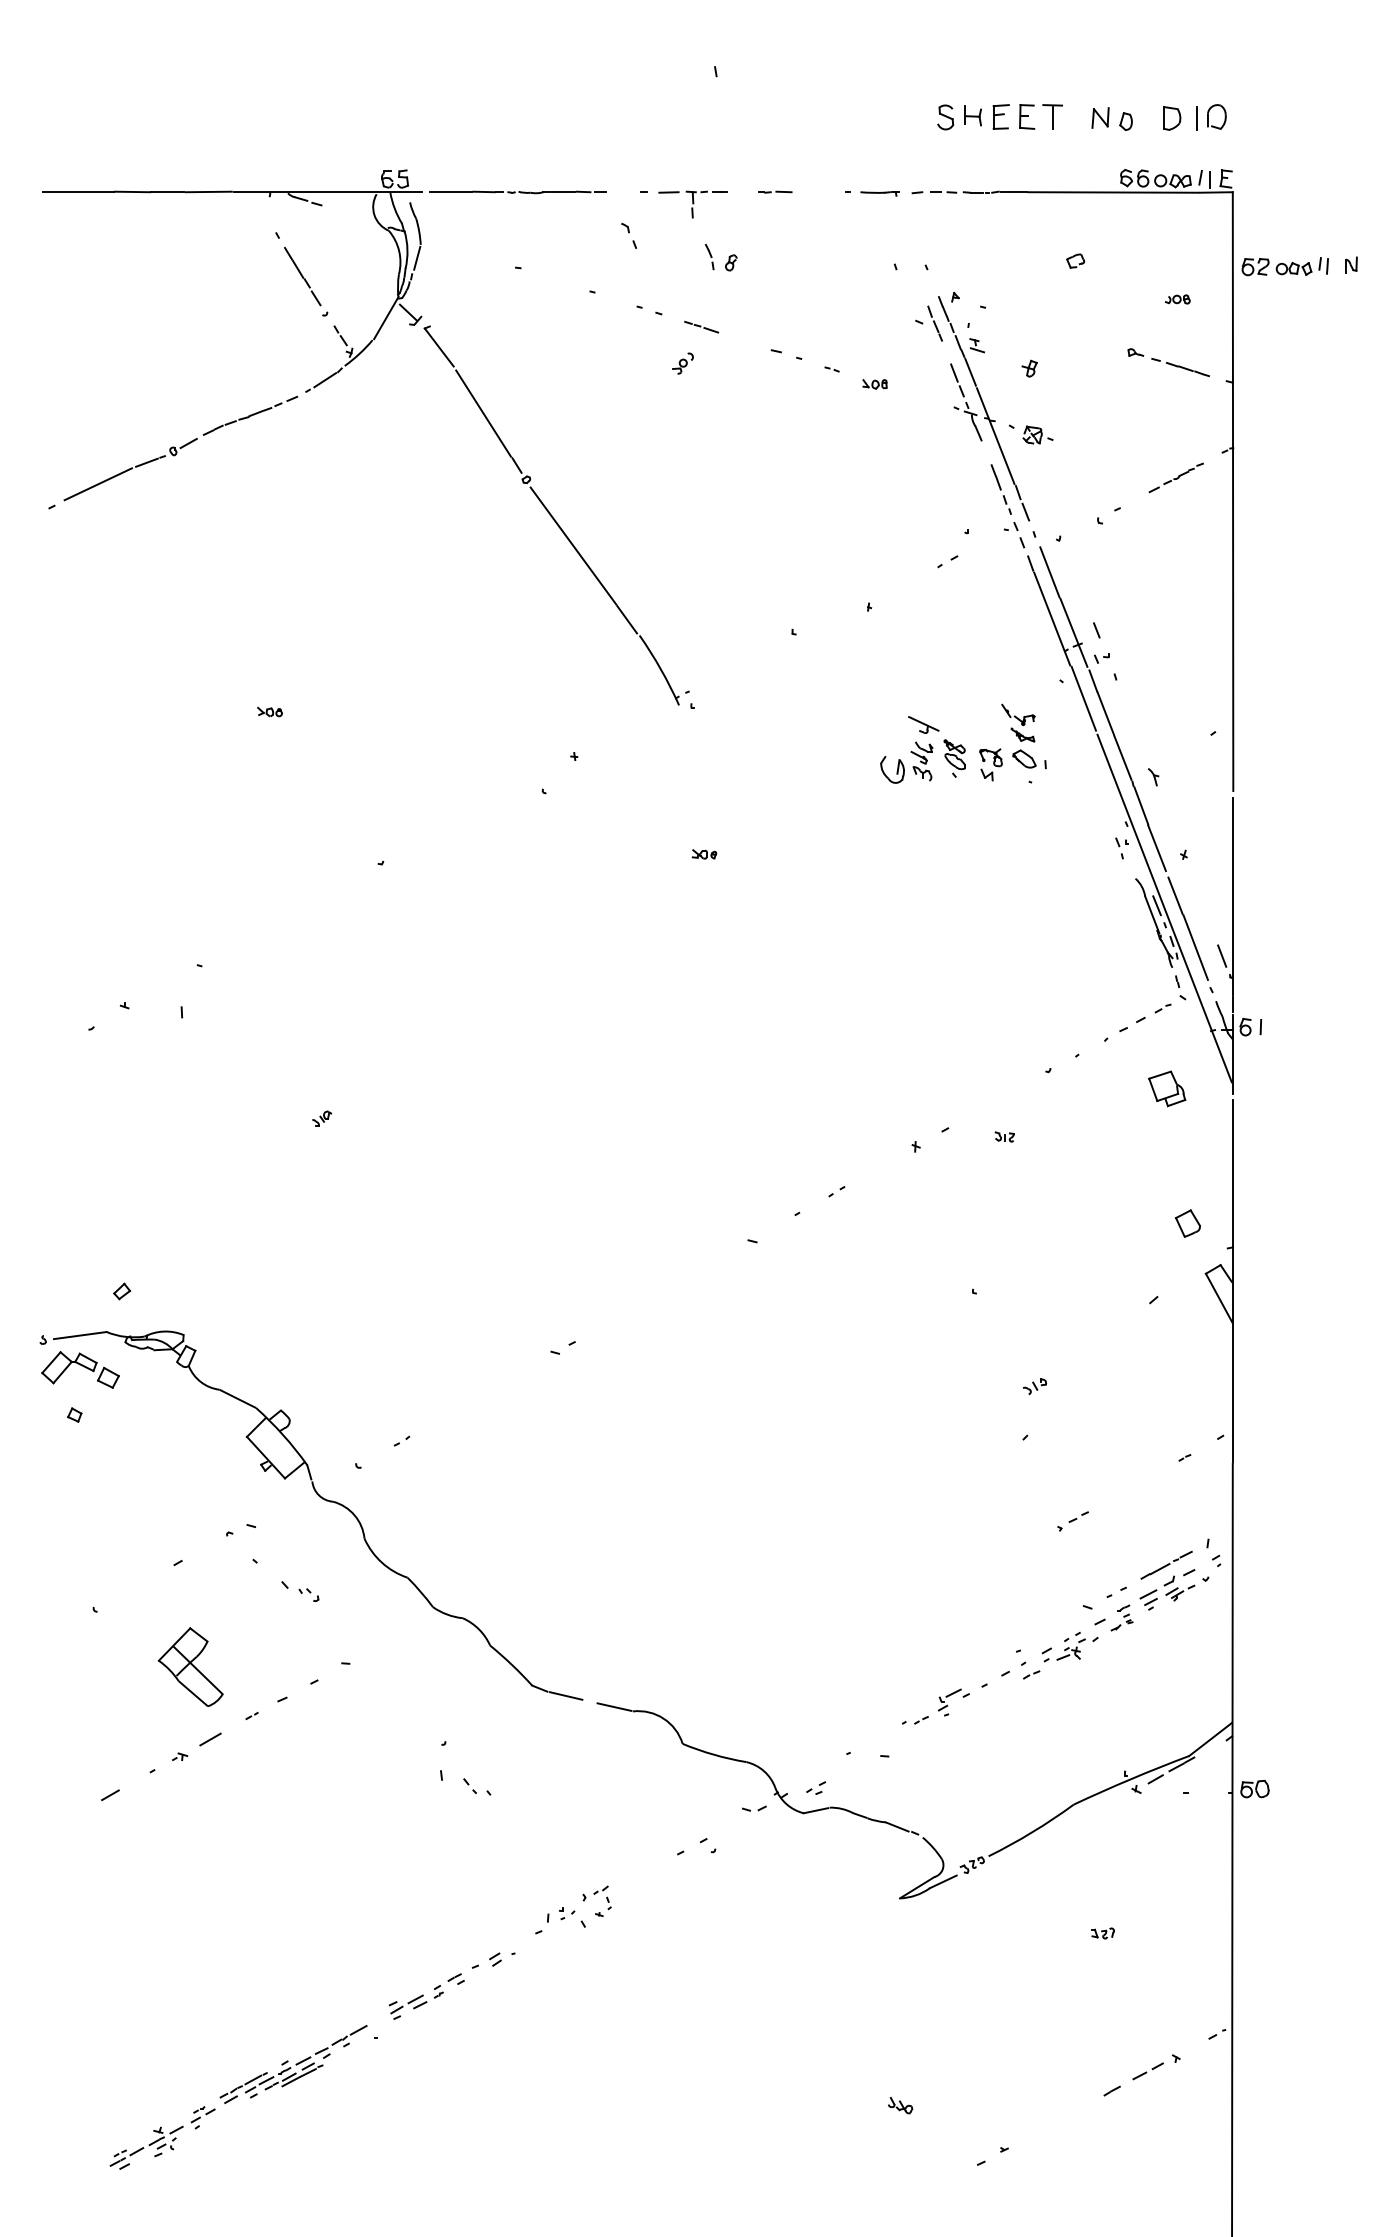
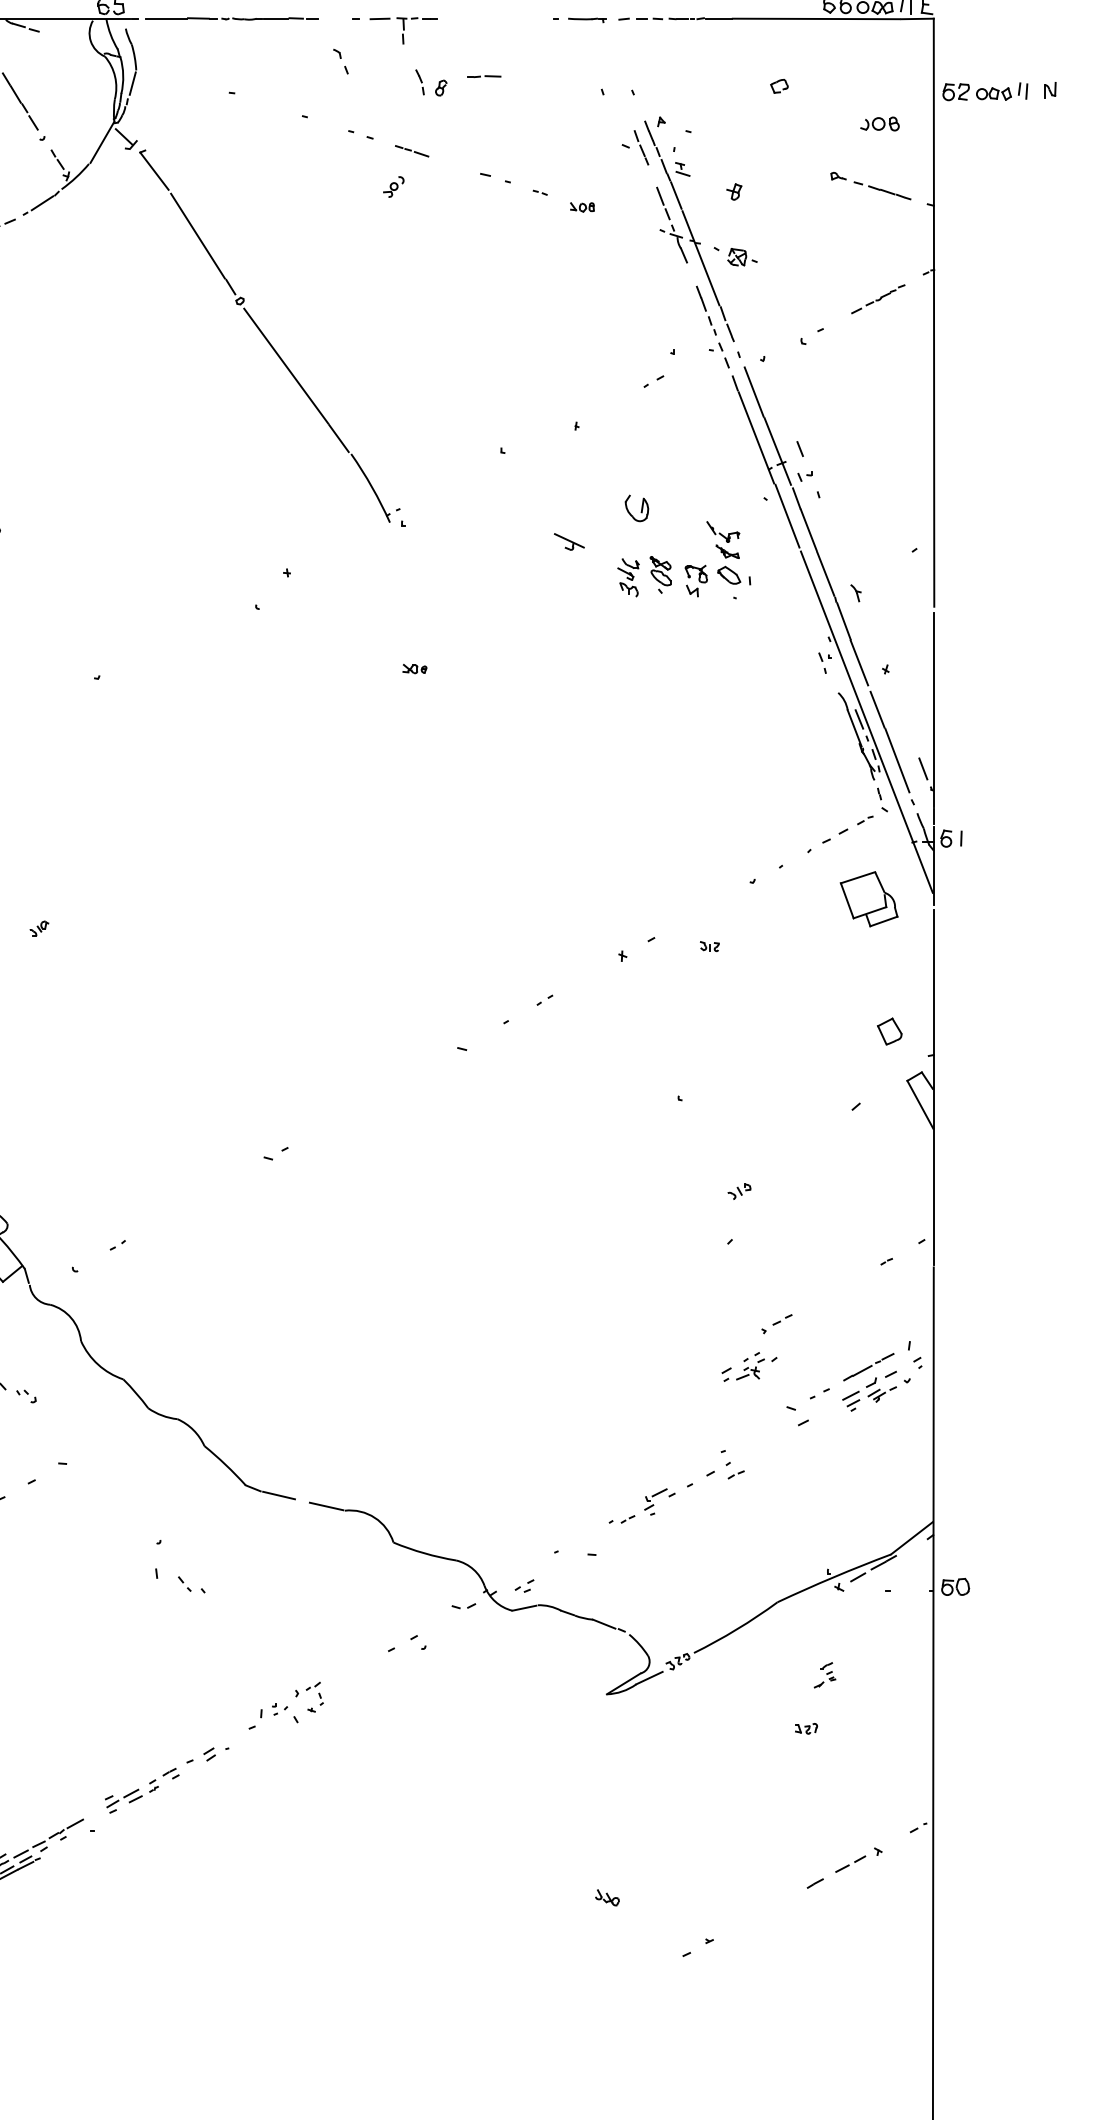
part: (775, 191) -> (484, 75), moved
part: (1177, 299) -> (879, 124), size x1.6
part: (923, 724) -> (569, 541), moved
part: (892, 769) -> (636, 508), moved
part: (1167, 1088) -> (869, 898), size x1.6
part: (1121, 1617) -> (824, 1674), moved
part: (1069, 1647) -> (748, 1367), moved

